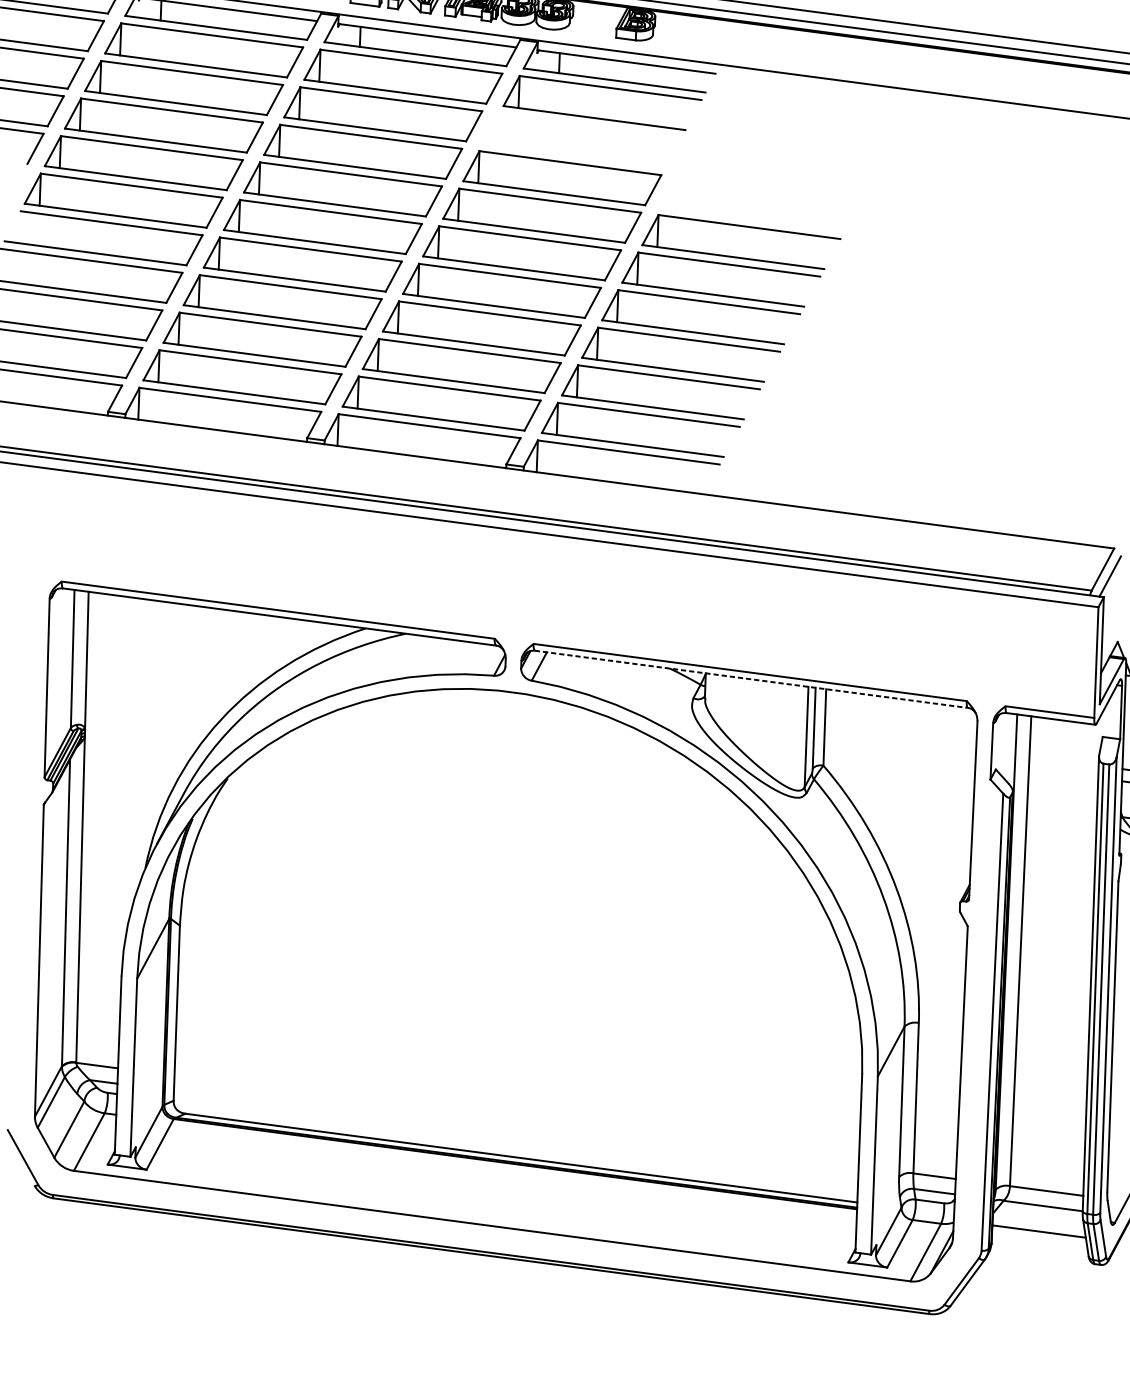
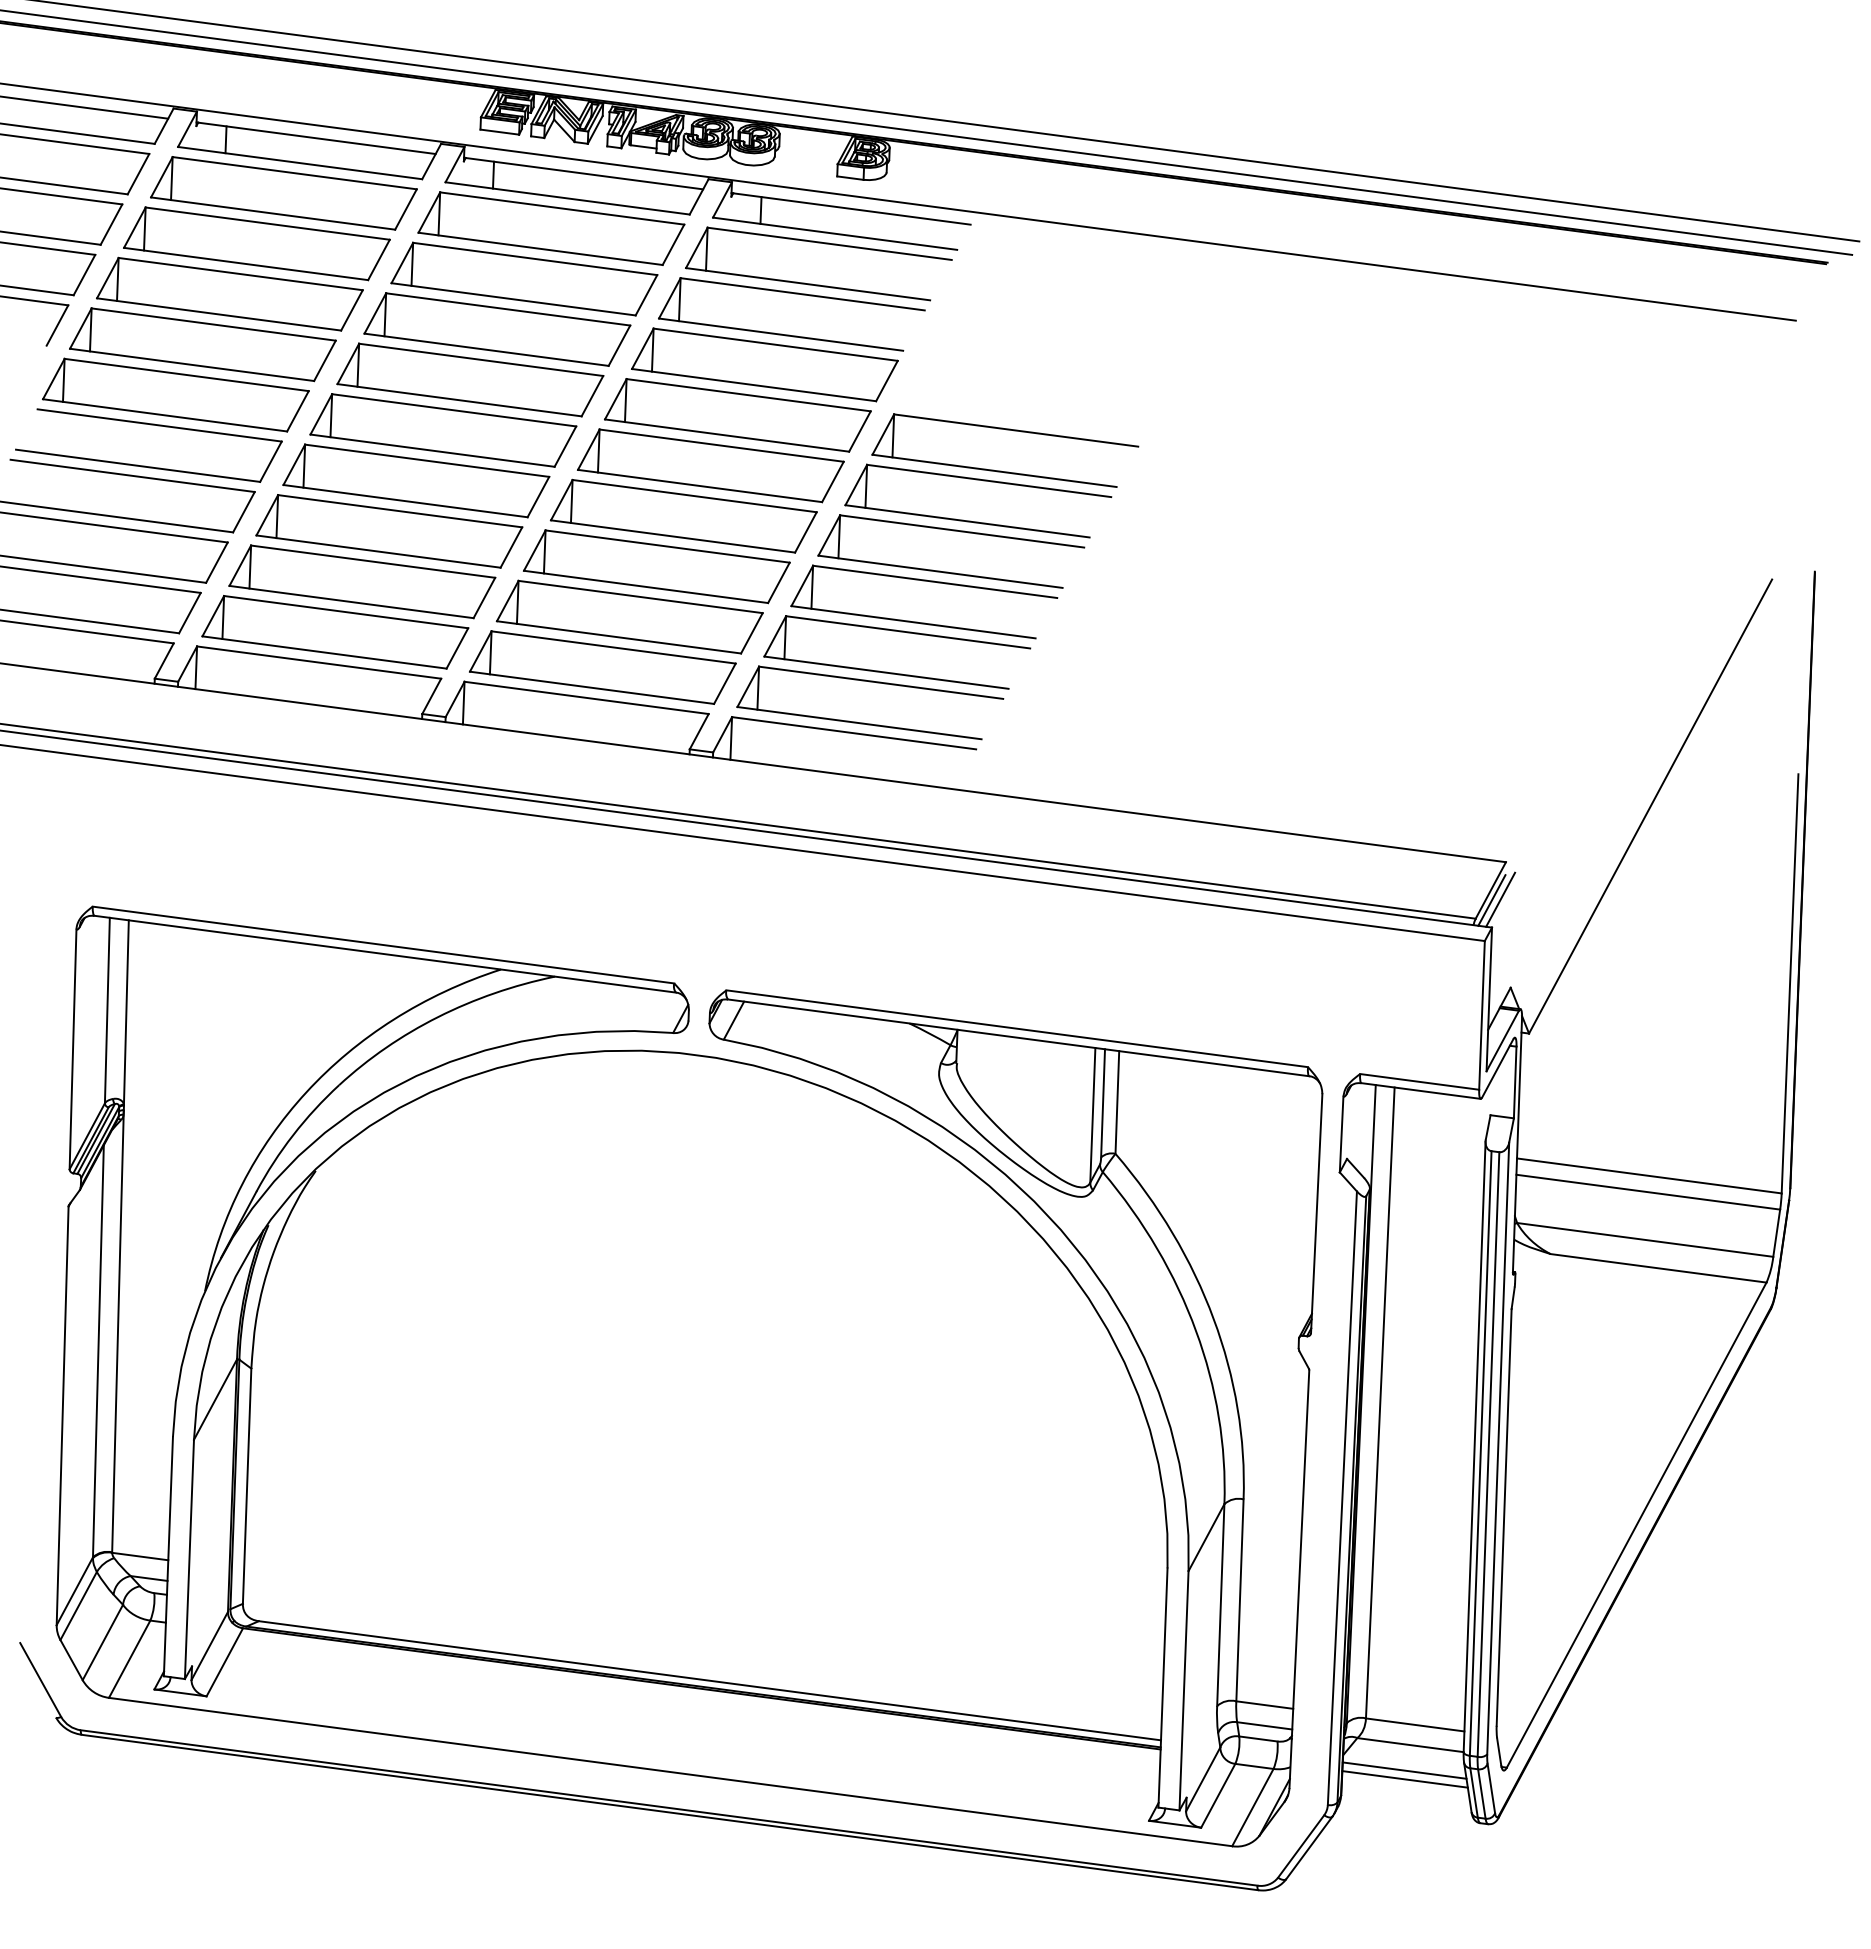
part: (580, 155) -> (789, 334), added
line: (1103, 577) -> (1491, 900), added
line: (751, 679) -> (1019, 1037), dashed -> solid
line: (1038, 1224) -> (1404, 1770), added

